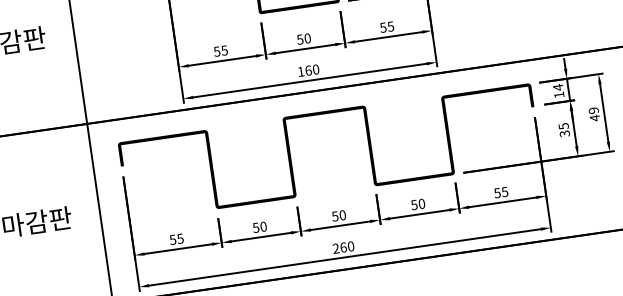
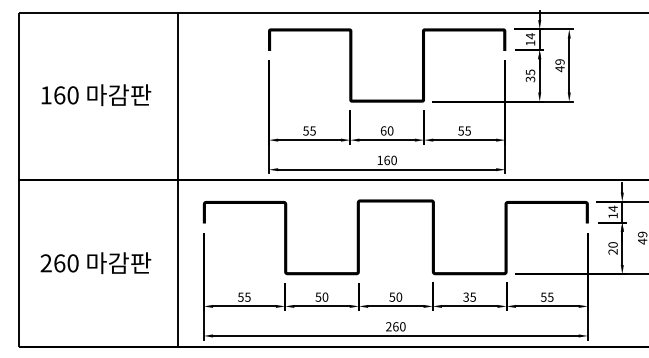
text: (300, 39) -> (383, 130), 50 -> 60
text: (563, 130) -> (612, 248), 35 -> 20
text: (417, 203) -> (469, 296), 50 -> 35

